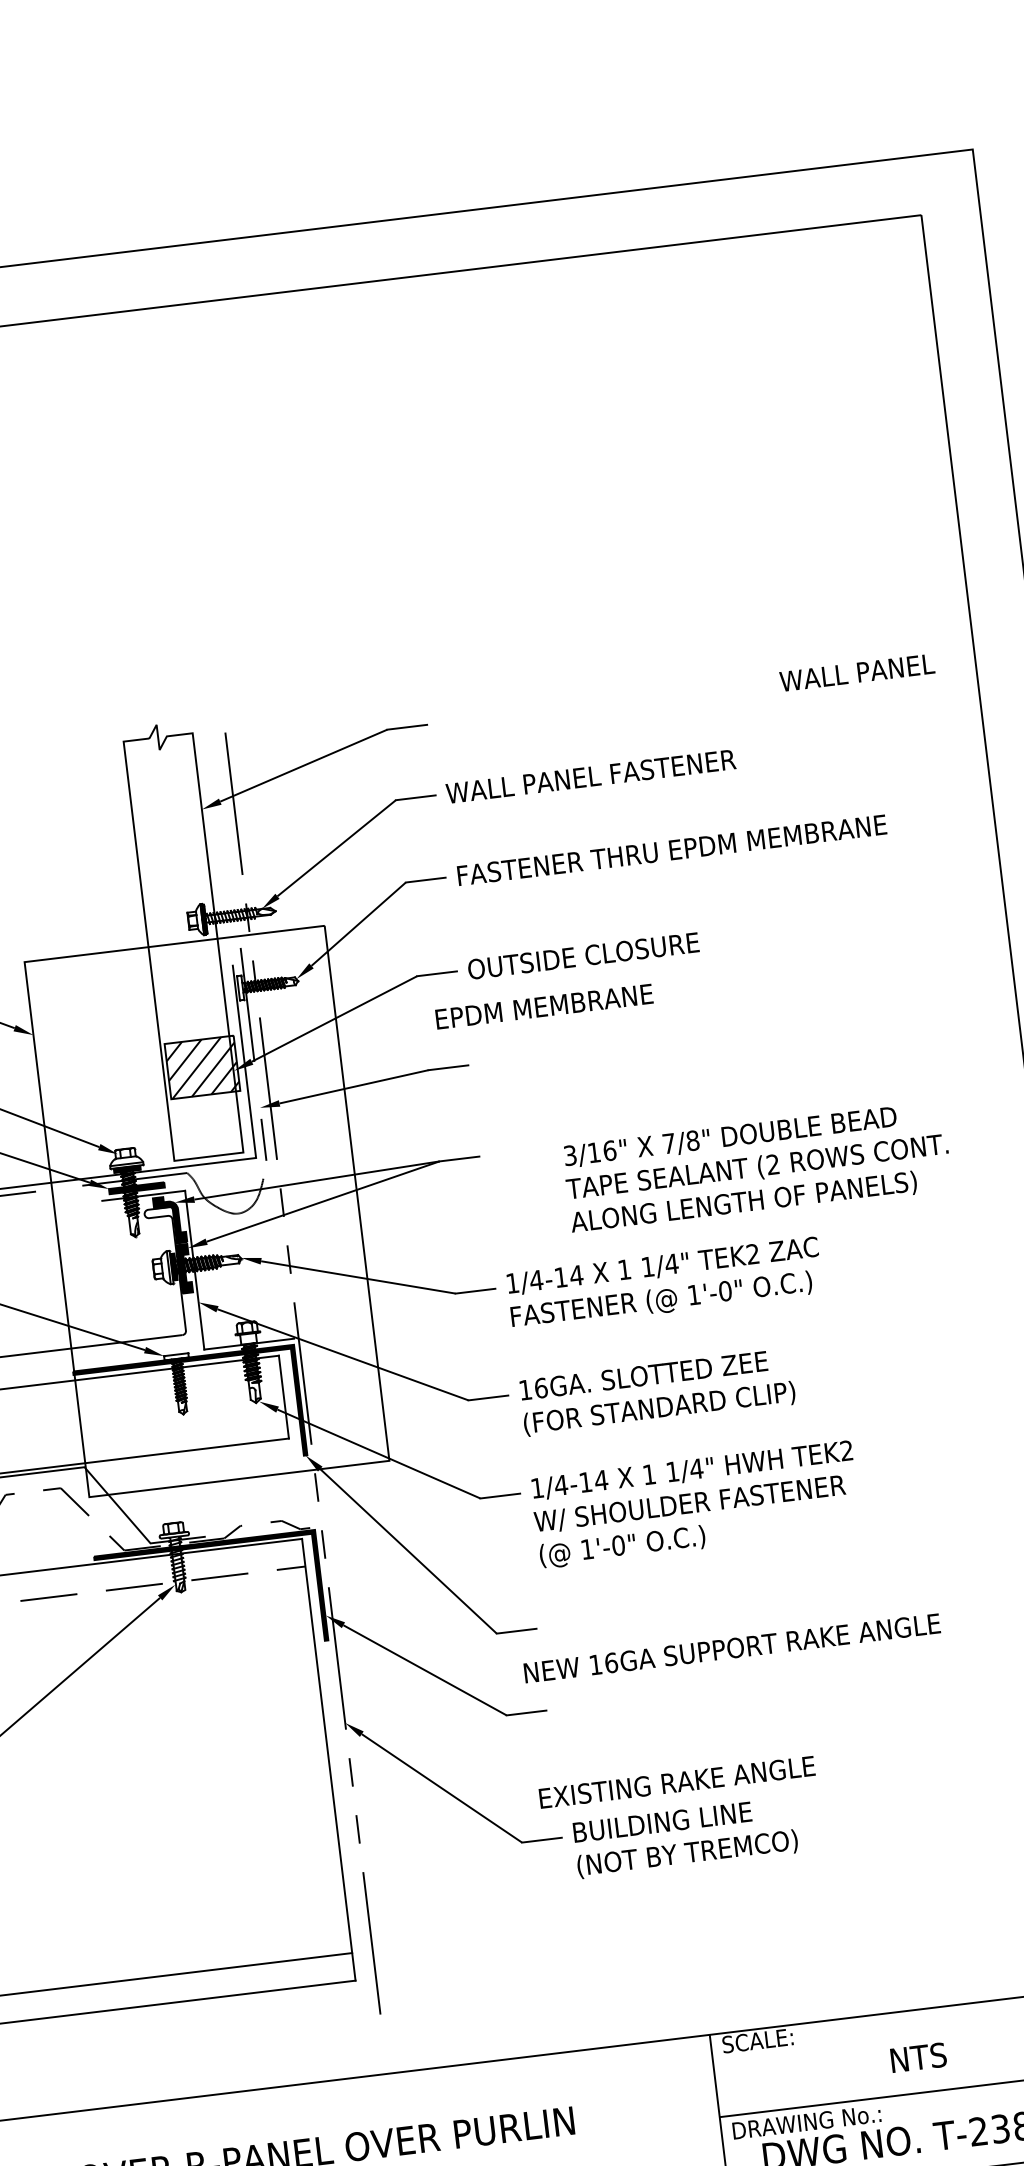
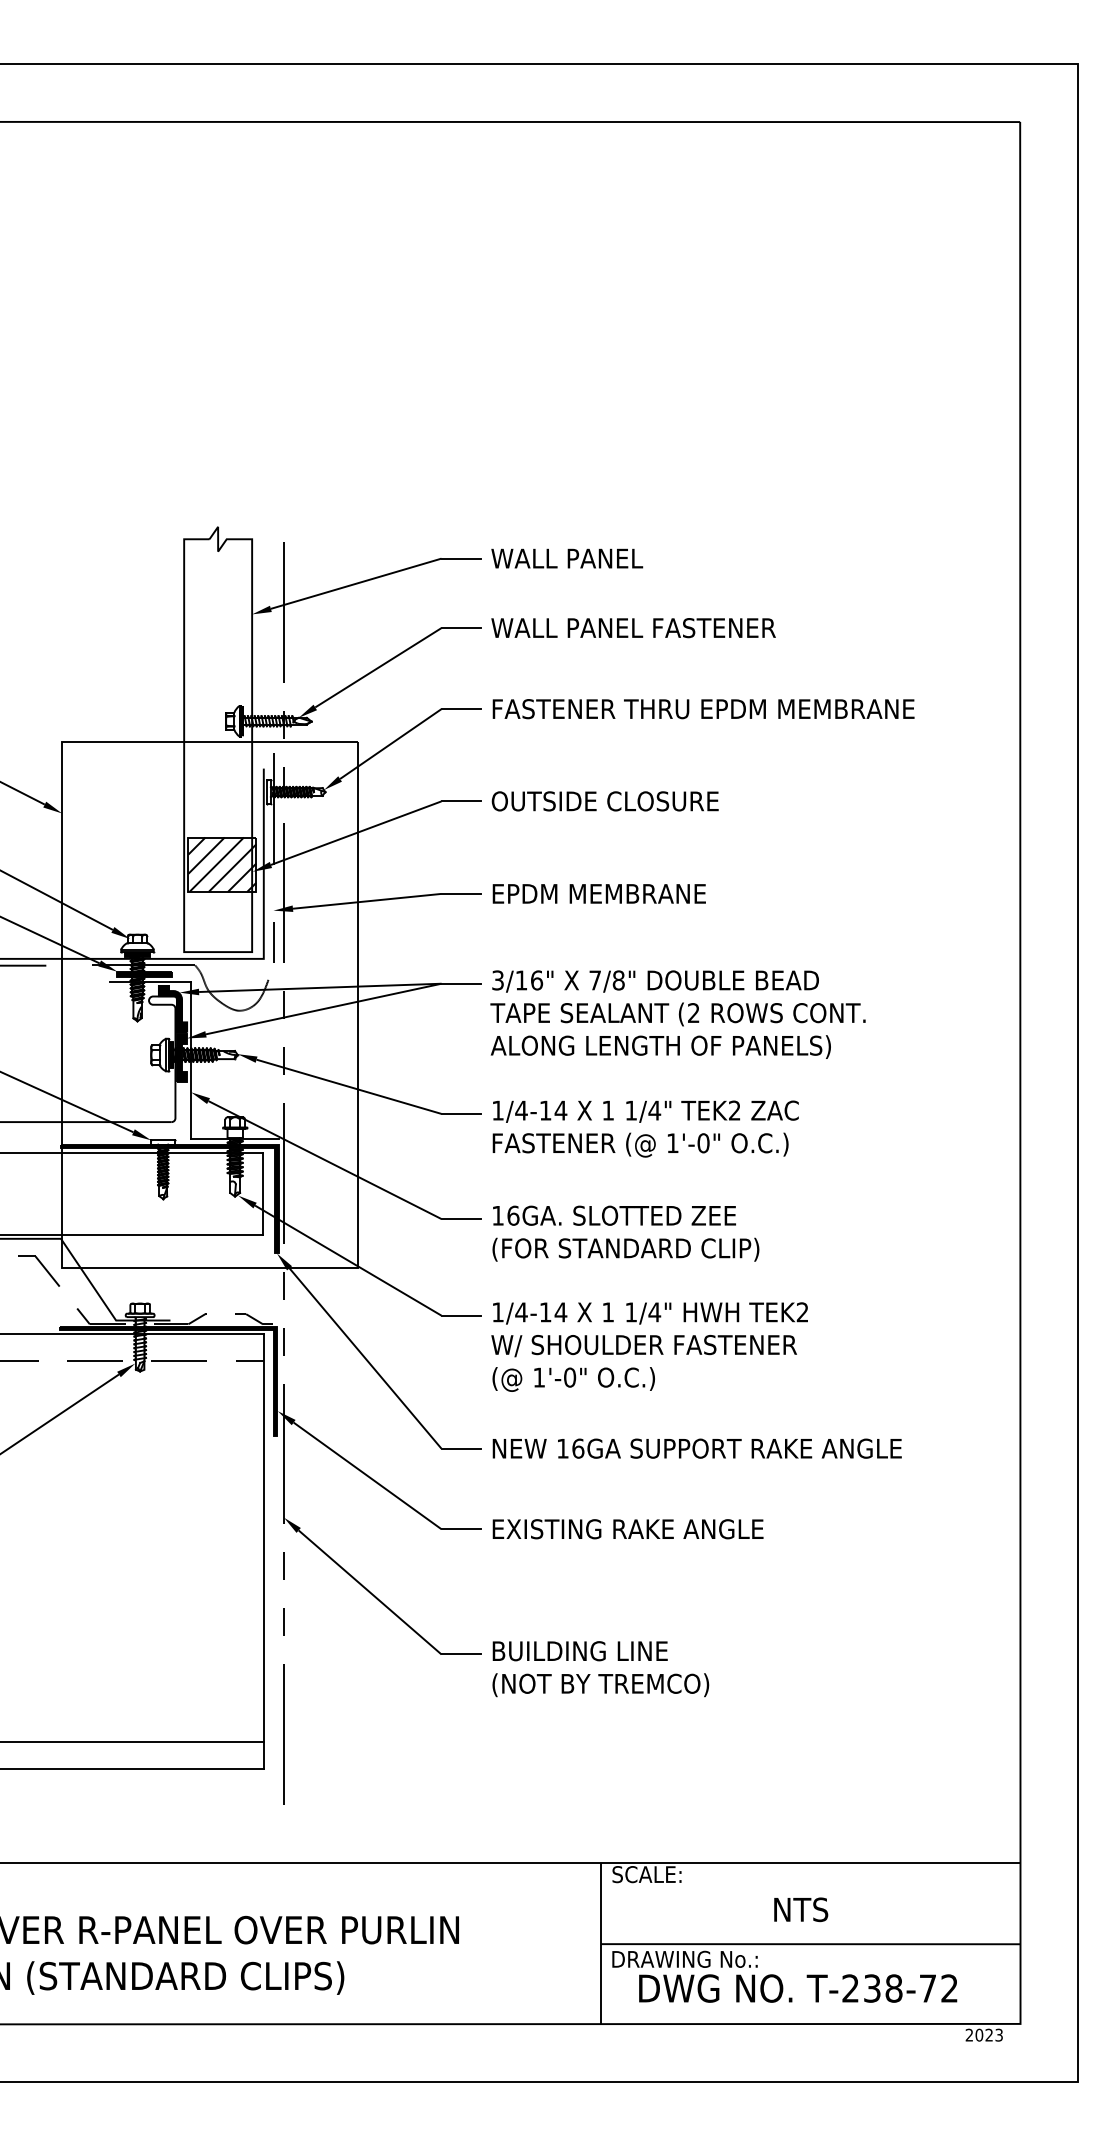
text: (857, 672) -> (567, 558), moved
text: (543, 1006) -> (598, 893), moved
text: (756, 1168) -> (677, 1014), moved
text: (731, 1648) -> (696, 1448), moved
text: (676, 1782) -> (627, 1529), moved

